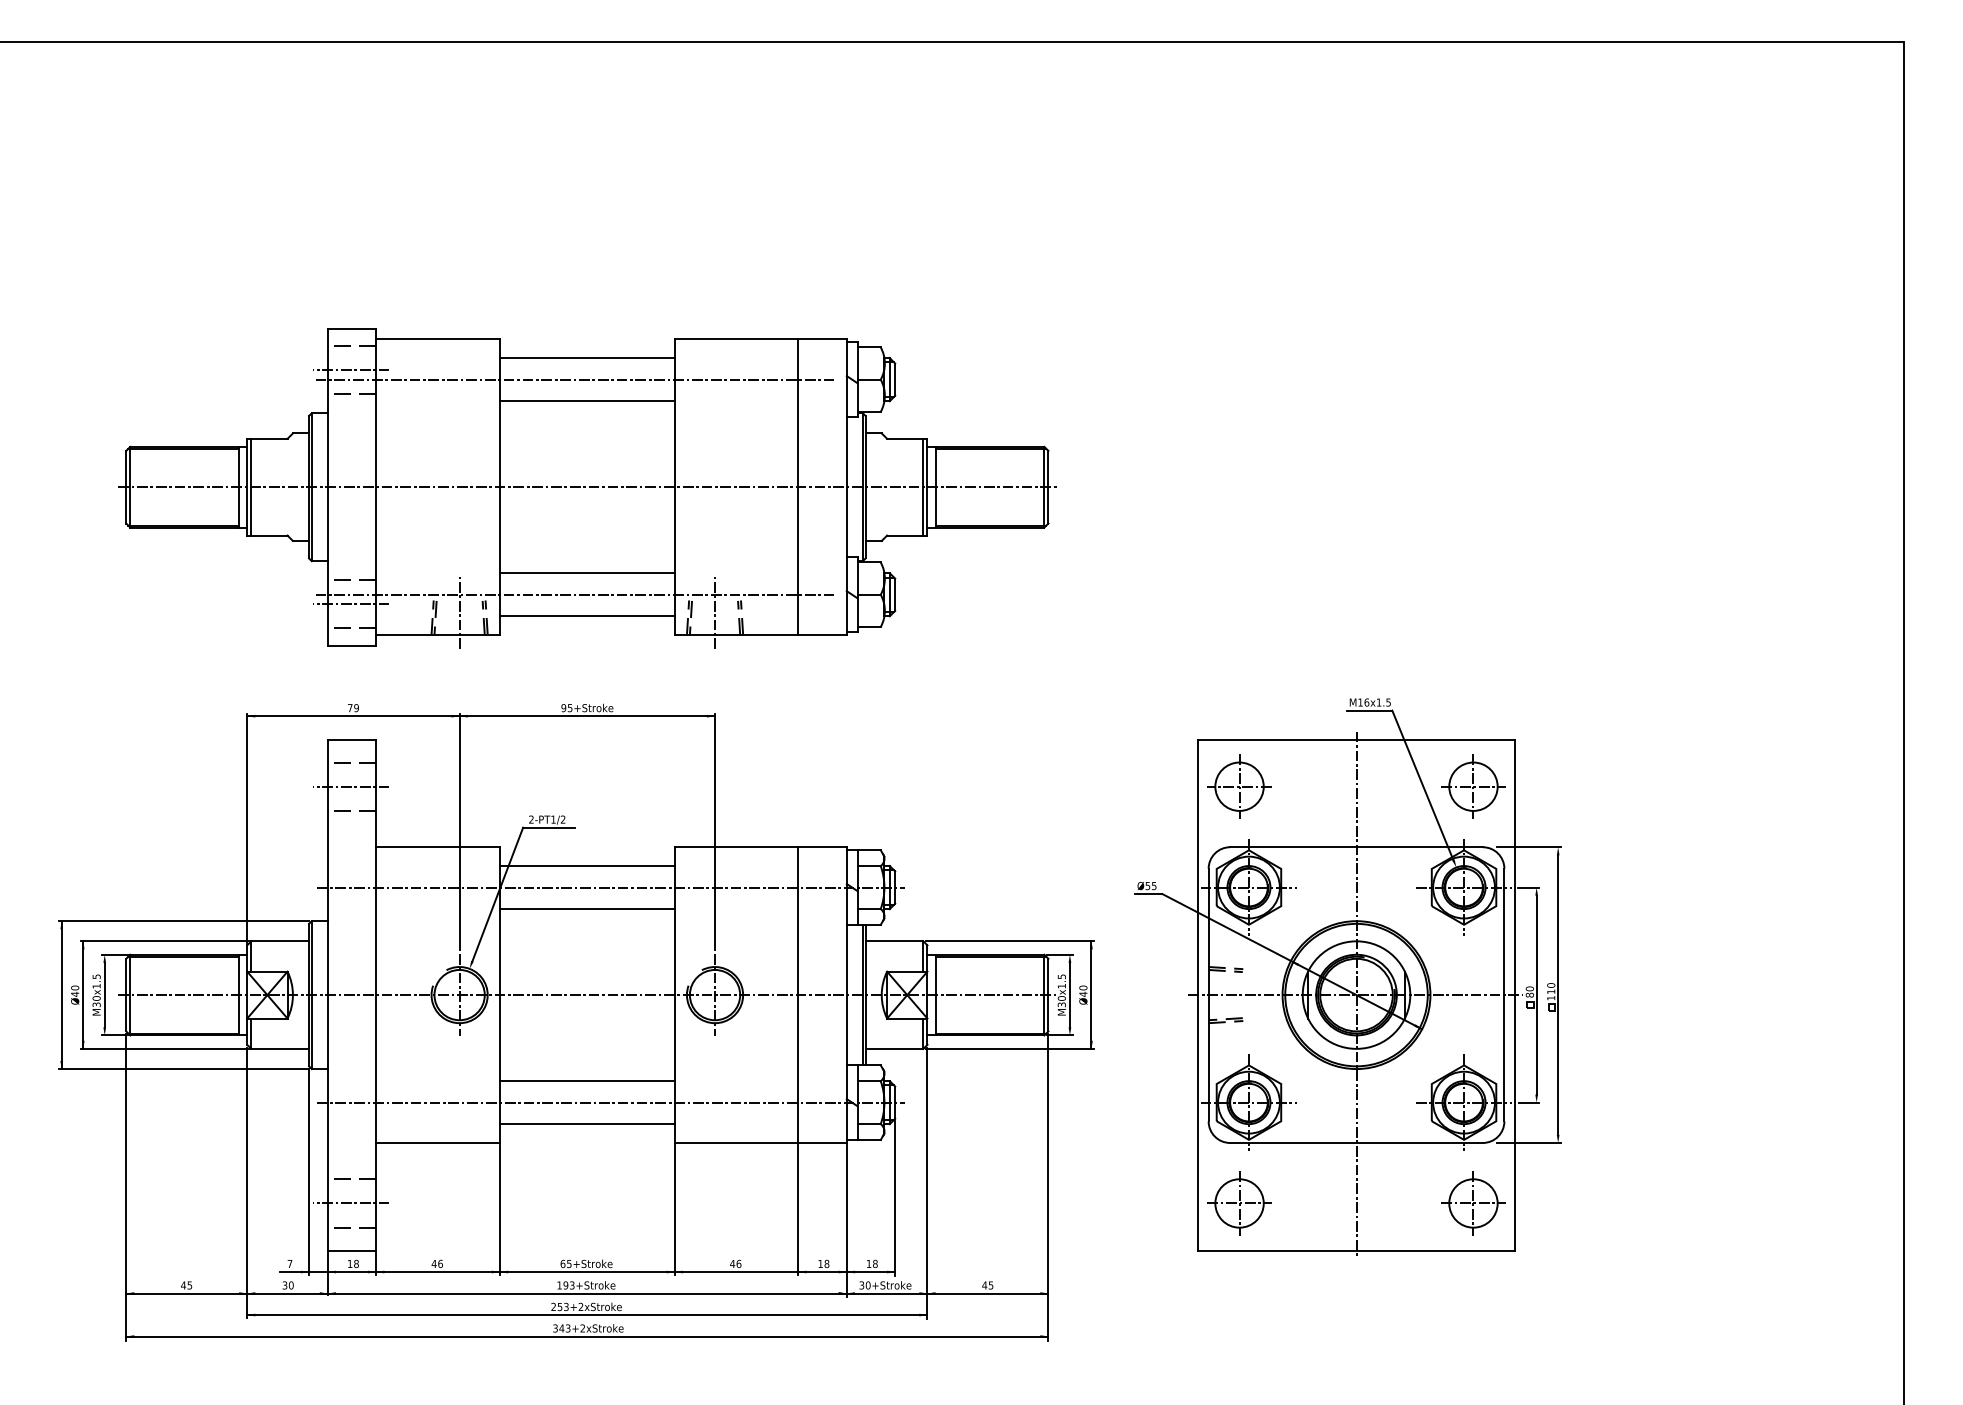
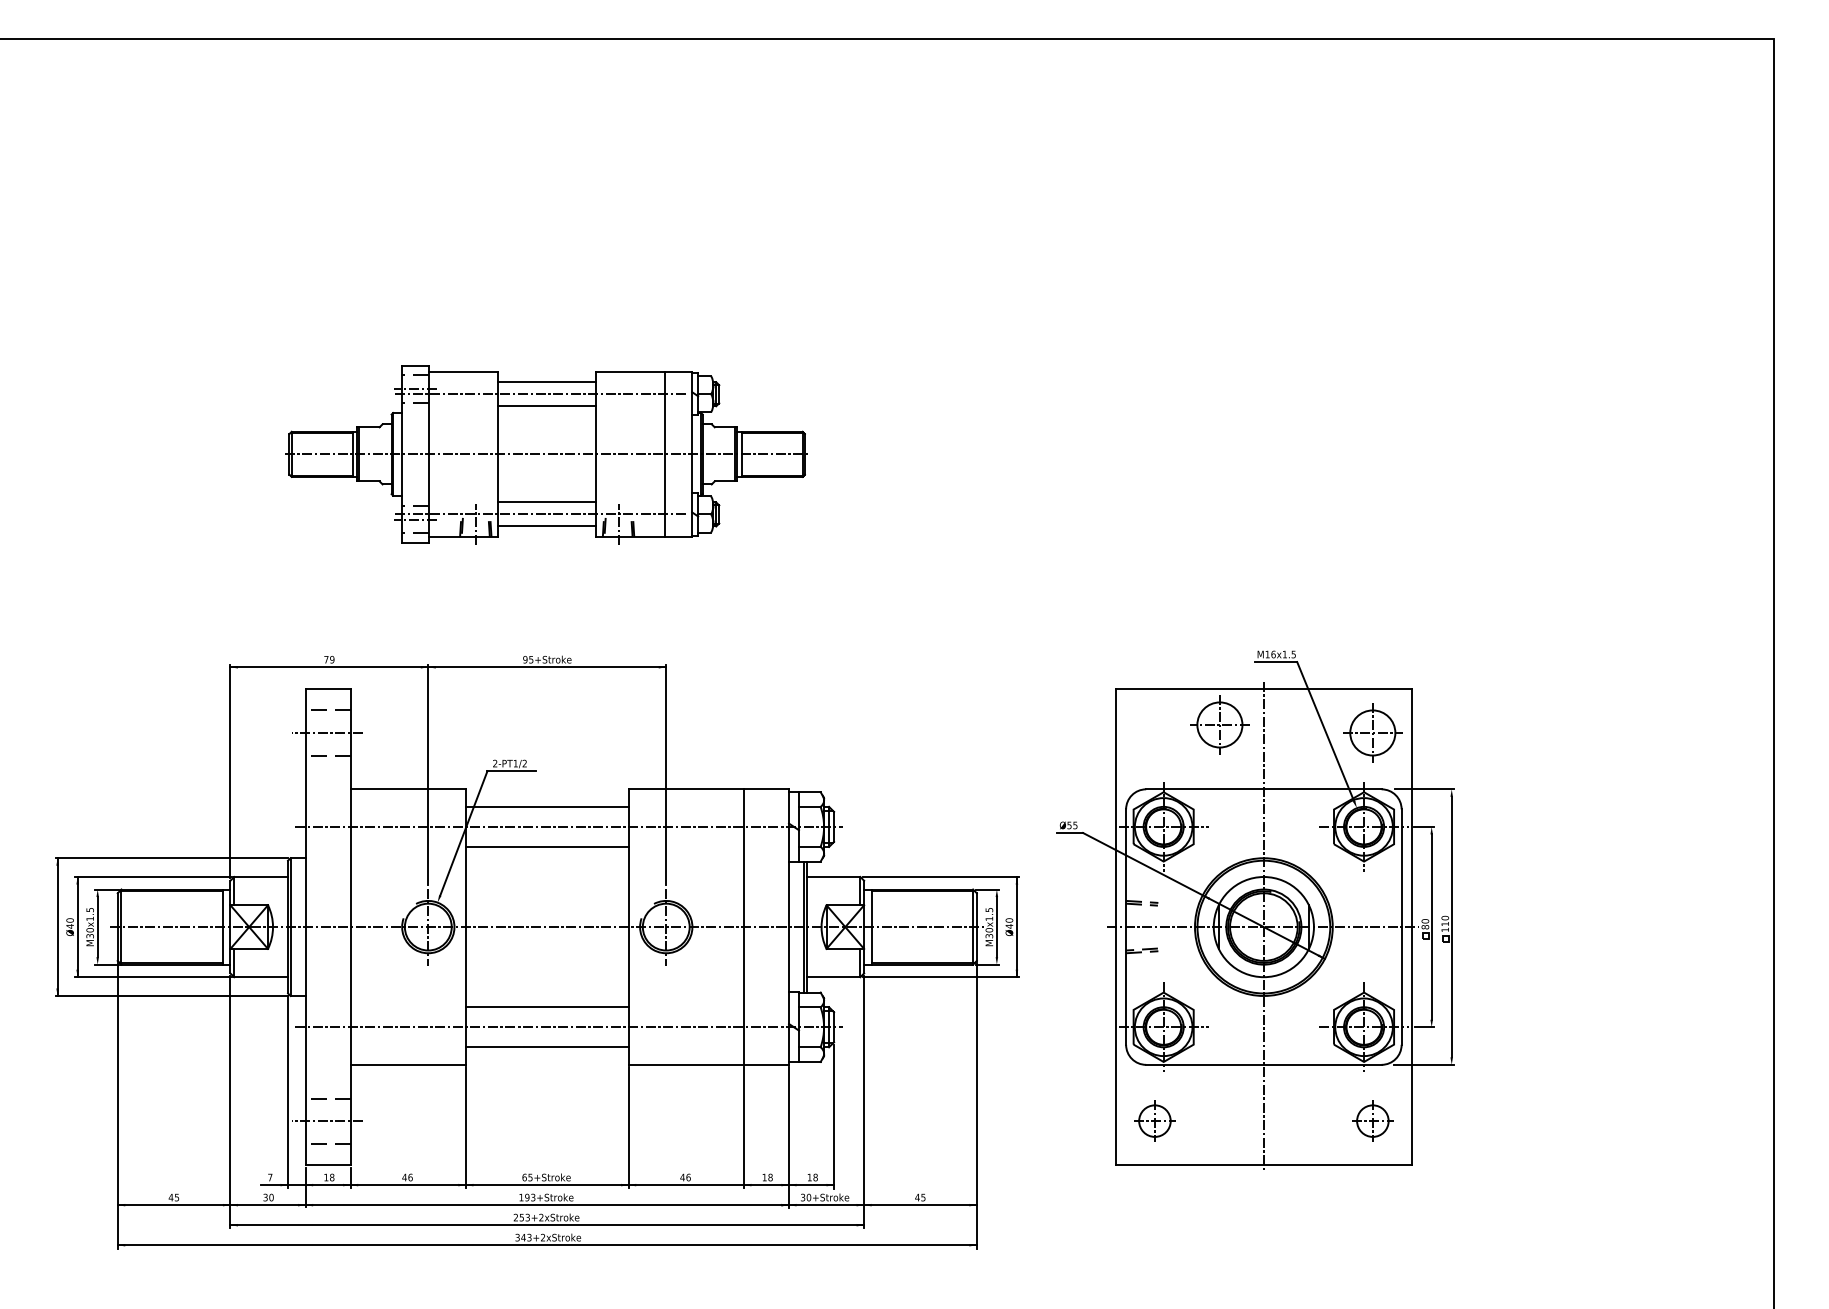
part: (586, 487) -> (546, 454), size x0.6
part: (1239, 786) -> (1219, 724), moved
part: (1239, 1202) -> (1154, 1120), size x0.7
part: (1473, 1202) -> (1372, 1120), size x0.7

